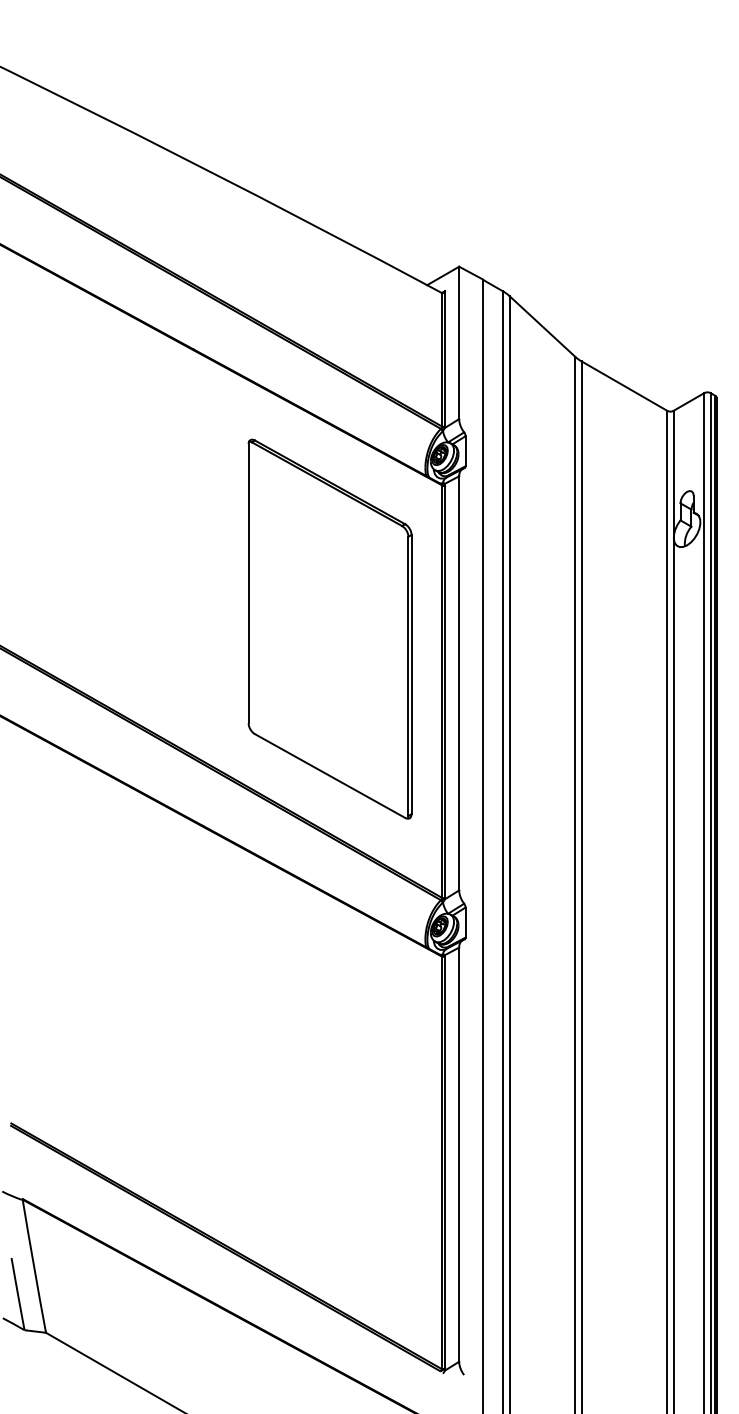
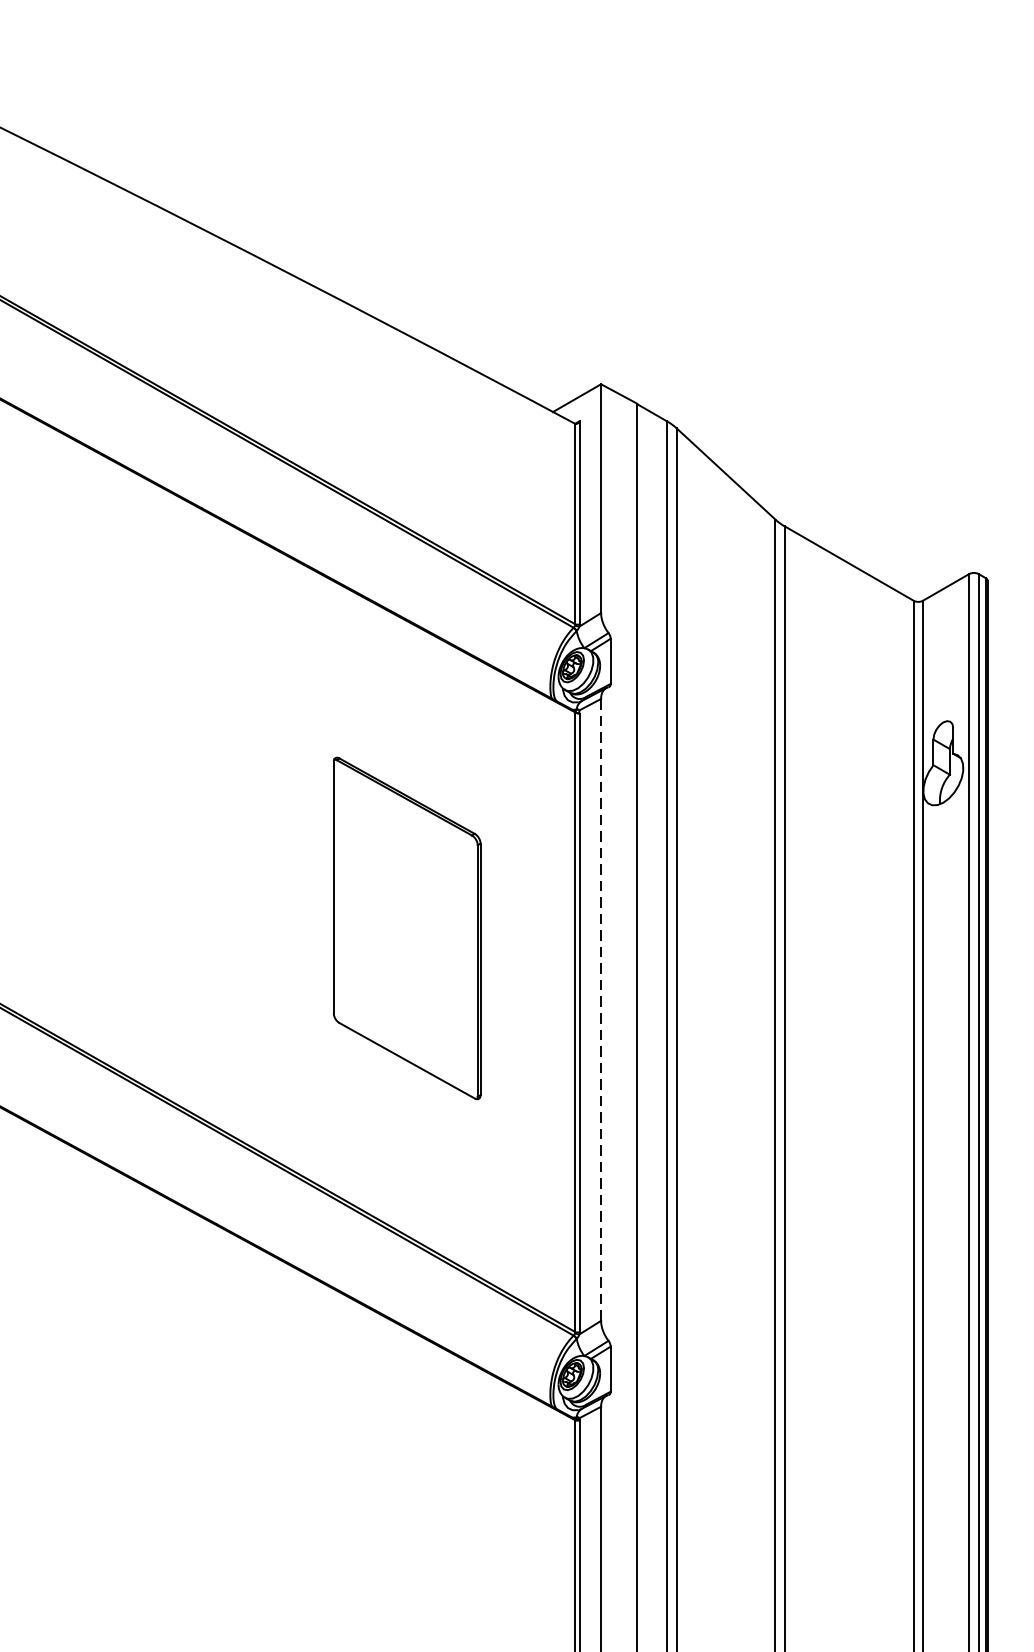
part: (329, 628) -> (406, 927), size x0.6
line: (459, 682) -> (601, 1008), solid -> dashed

